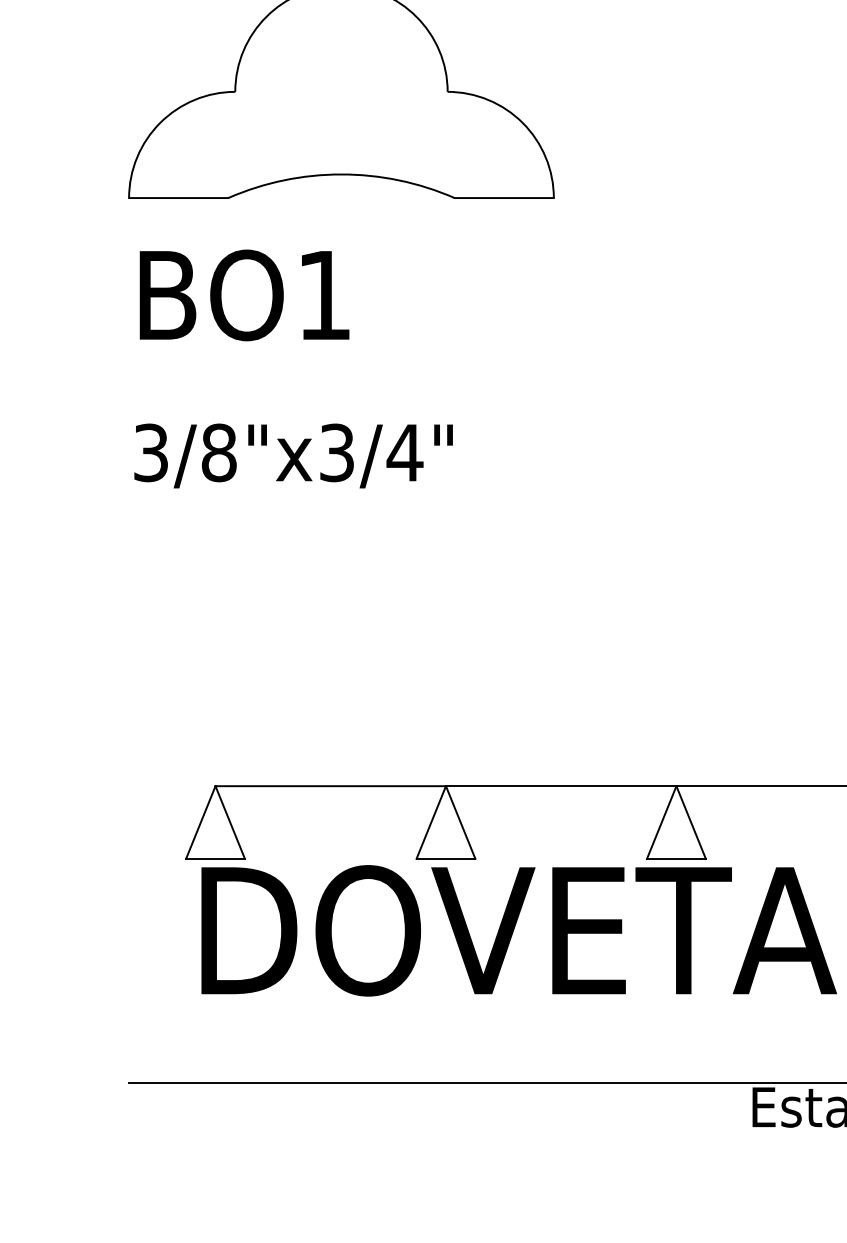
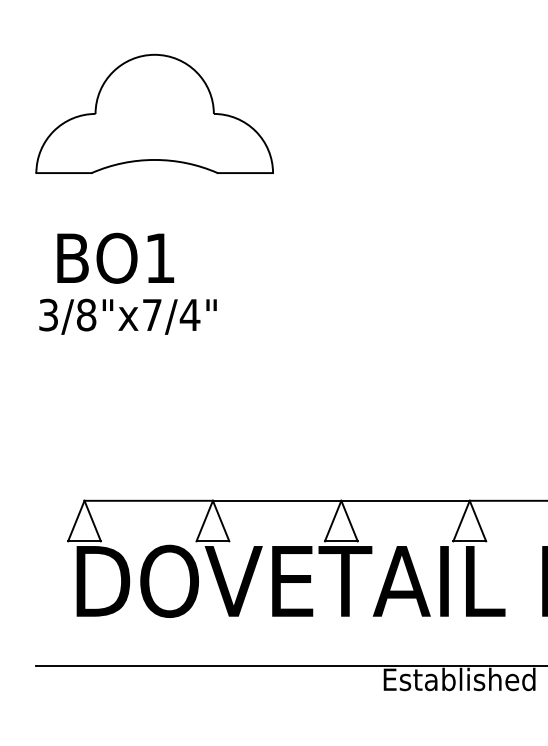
text: (244, 293) -> (115, 257), moved
text: (337, 451) -> (152, 314), 3/8"x3/4" -> 3/8"x7/4"

